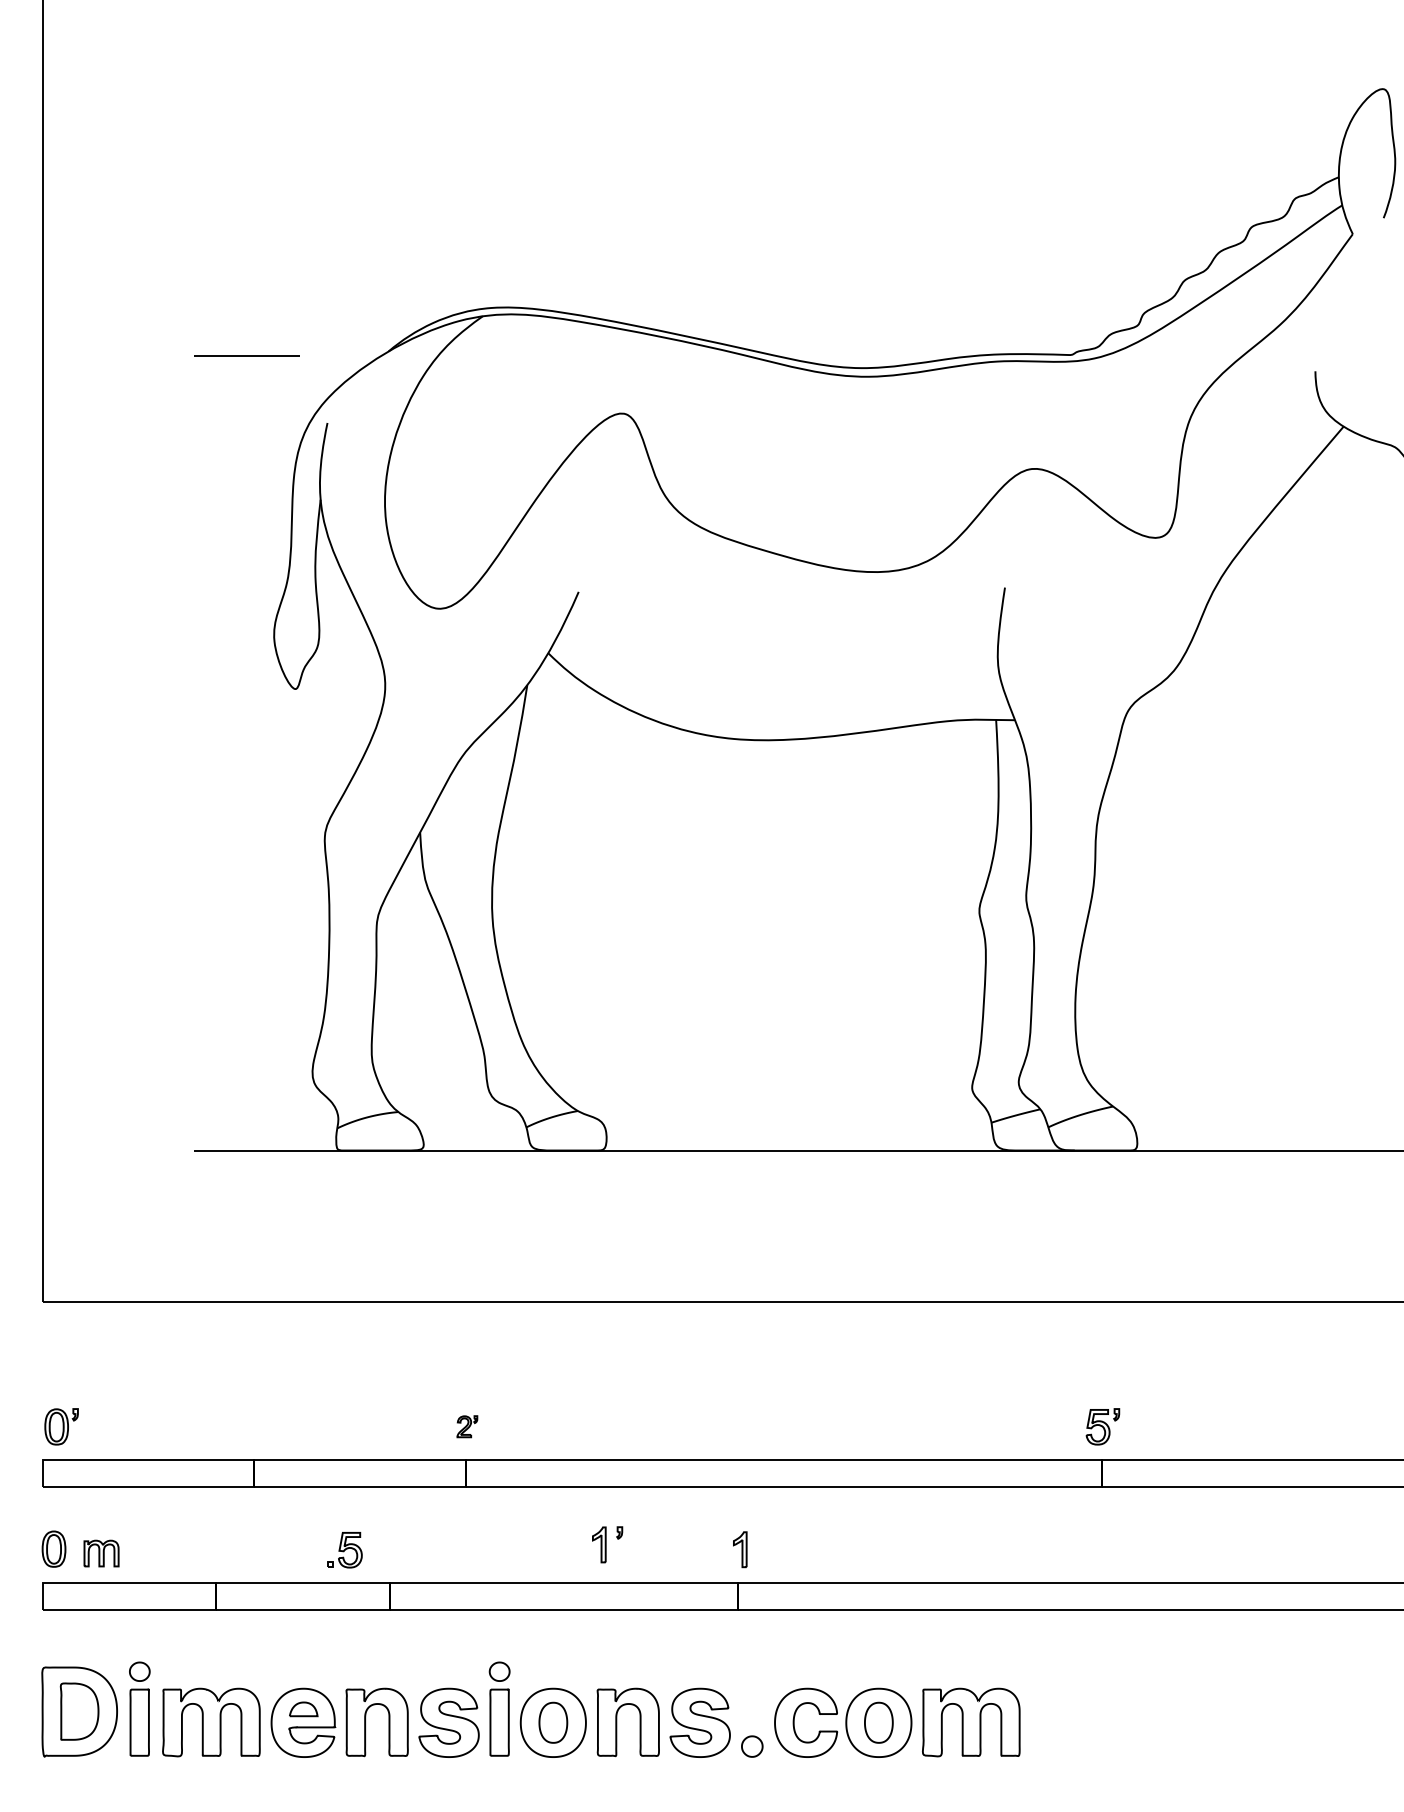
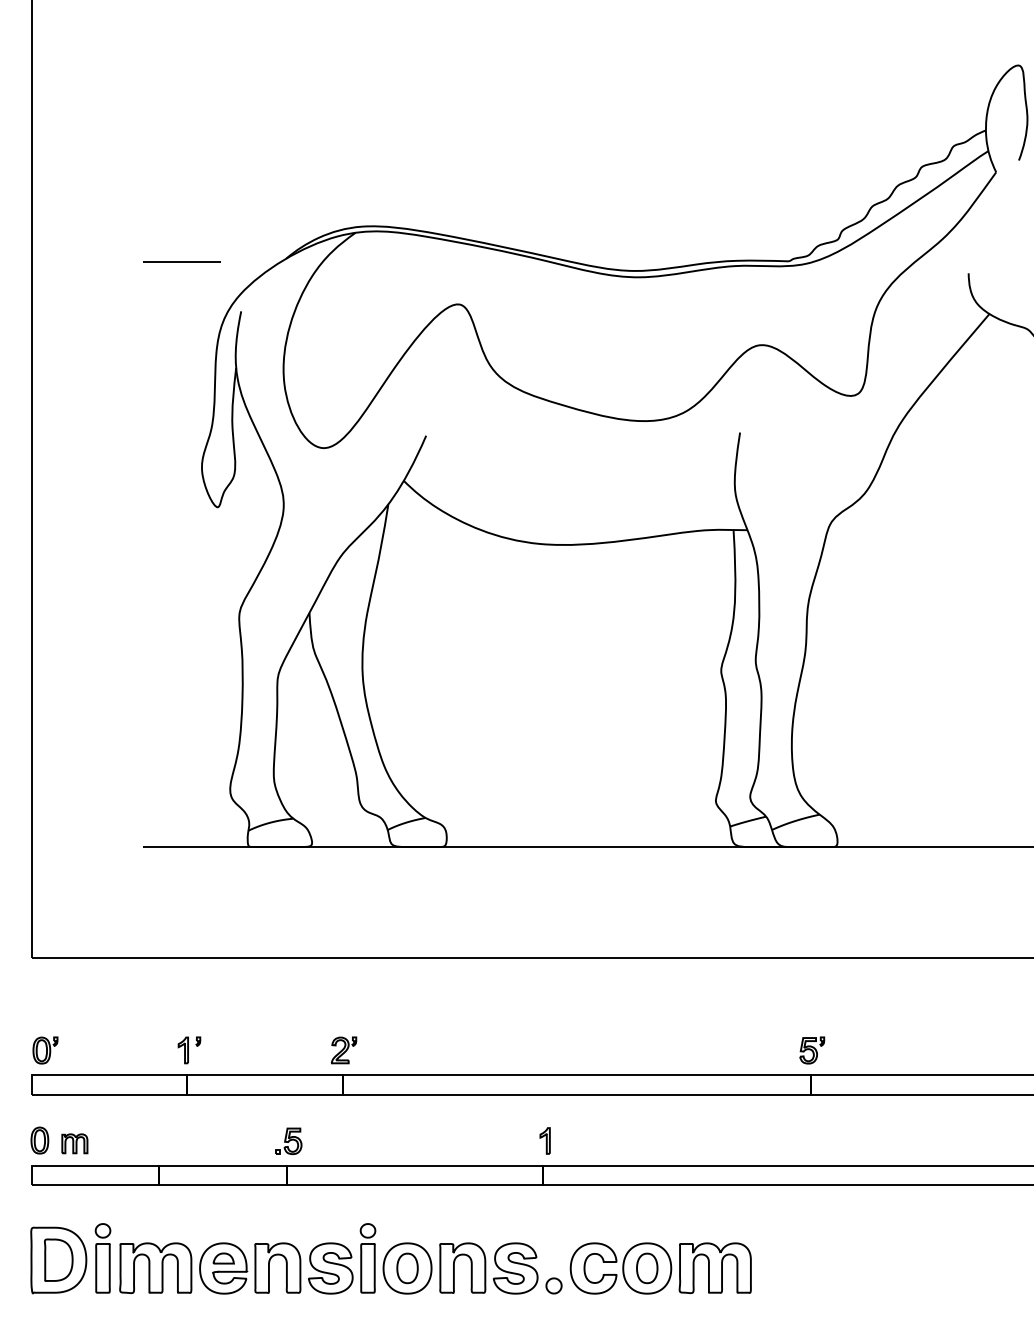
part: (467, 1426) -> (344, 1050), size x1.67
part: (607, 1544) -> (189, 1050), moved
part: (344, 1549) -> (288, 1140), moved

